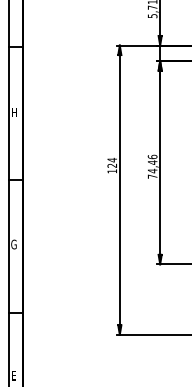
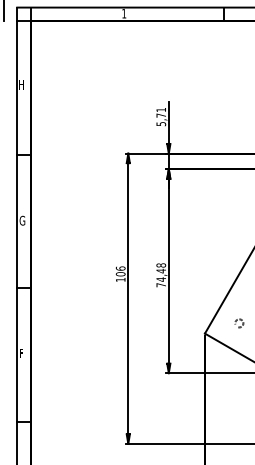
text: (14, 112) -> (22, 220), H -> G
text: (151, 157) -> (160, 265), 74,46 -> 74,48
text: (112, 163) -> (120, 271), 124 -> 106
text: (13, 244) -> (21, 353), G -> F

